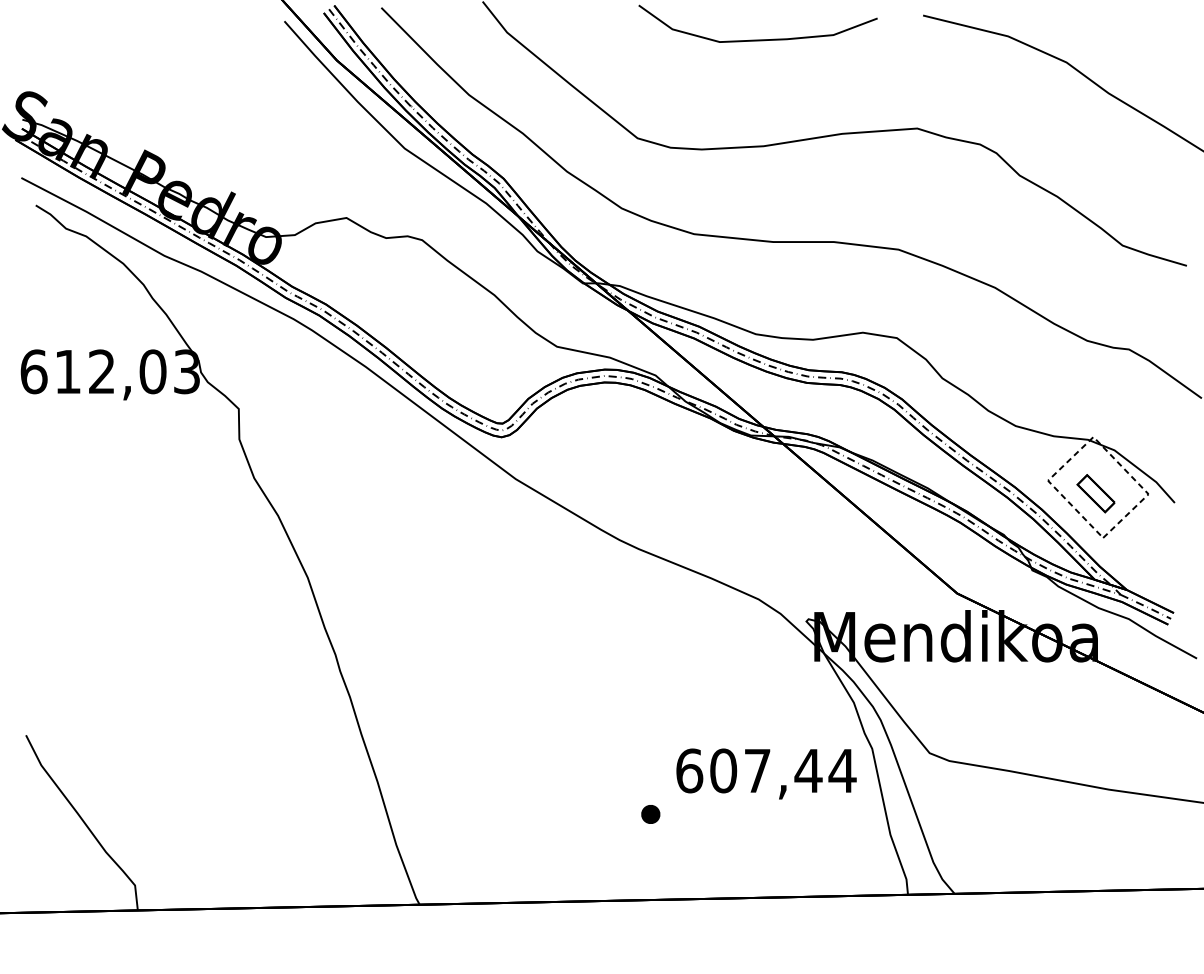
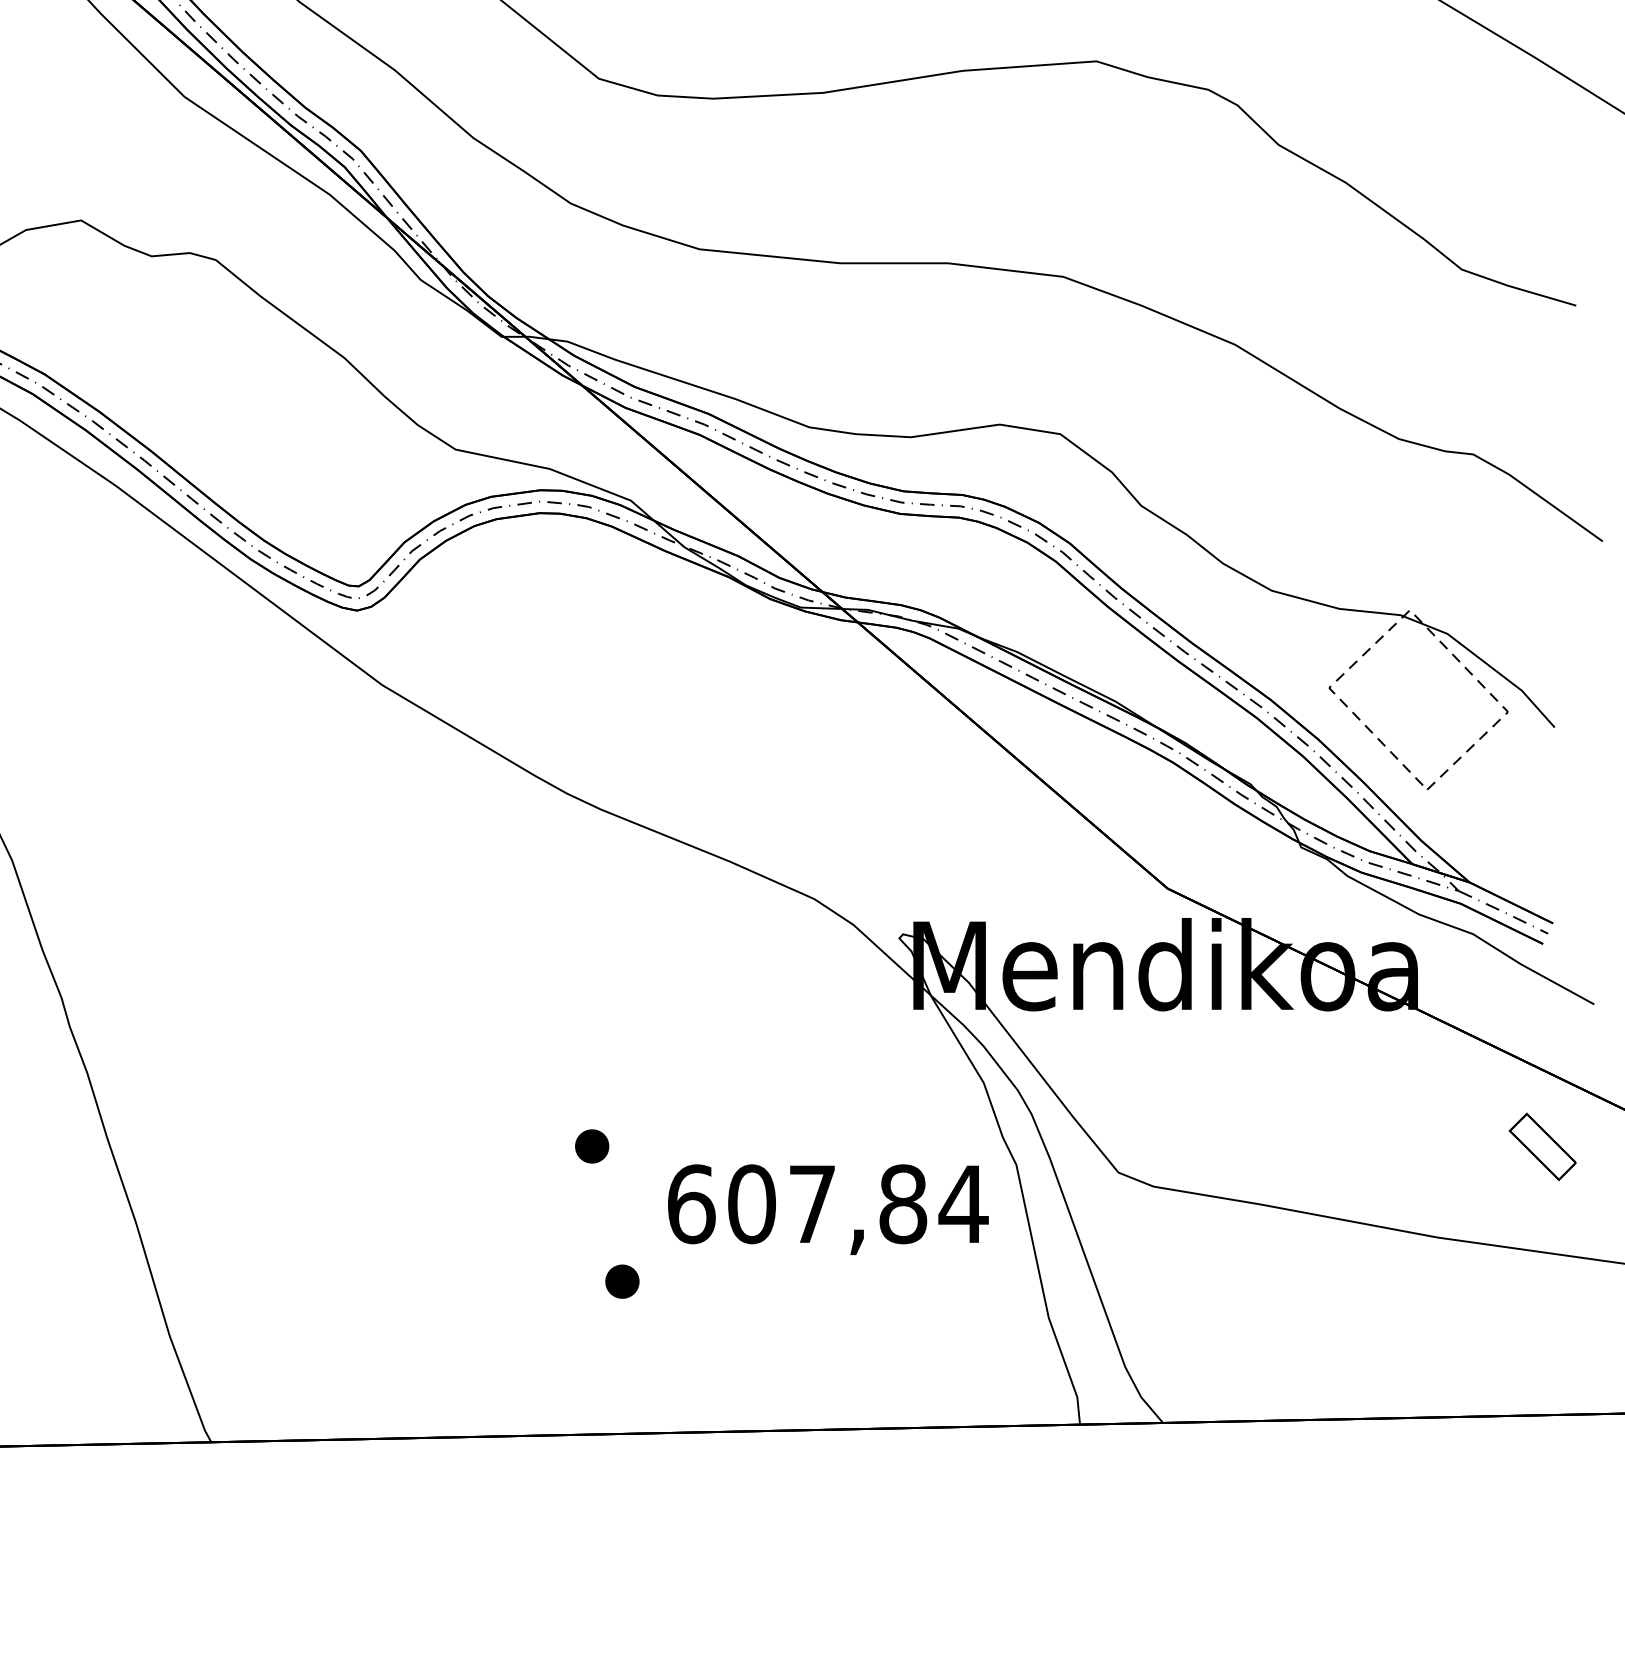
part: (1095, 493) -> (1541, 1146), moved
part: (633, 738) -> (591, 1146), added
text: (808, 770) -> (902, 1203), 607,44 -> 607,84

